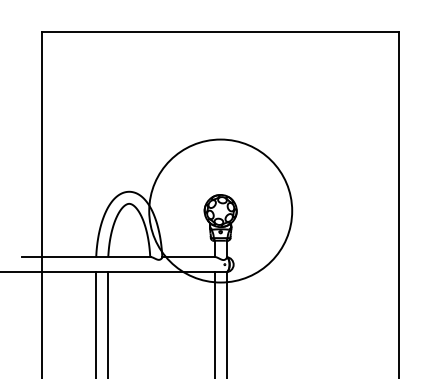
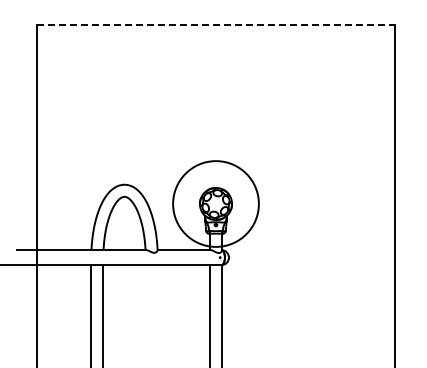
line: (220, 32) -> (215, 25), solid -> dashed
circle: (220, 210) -> (215, 203), size x0.6

